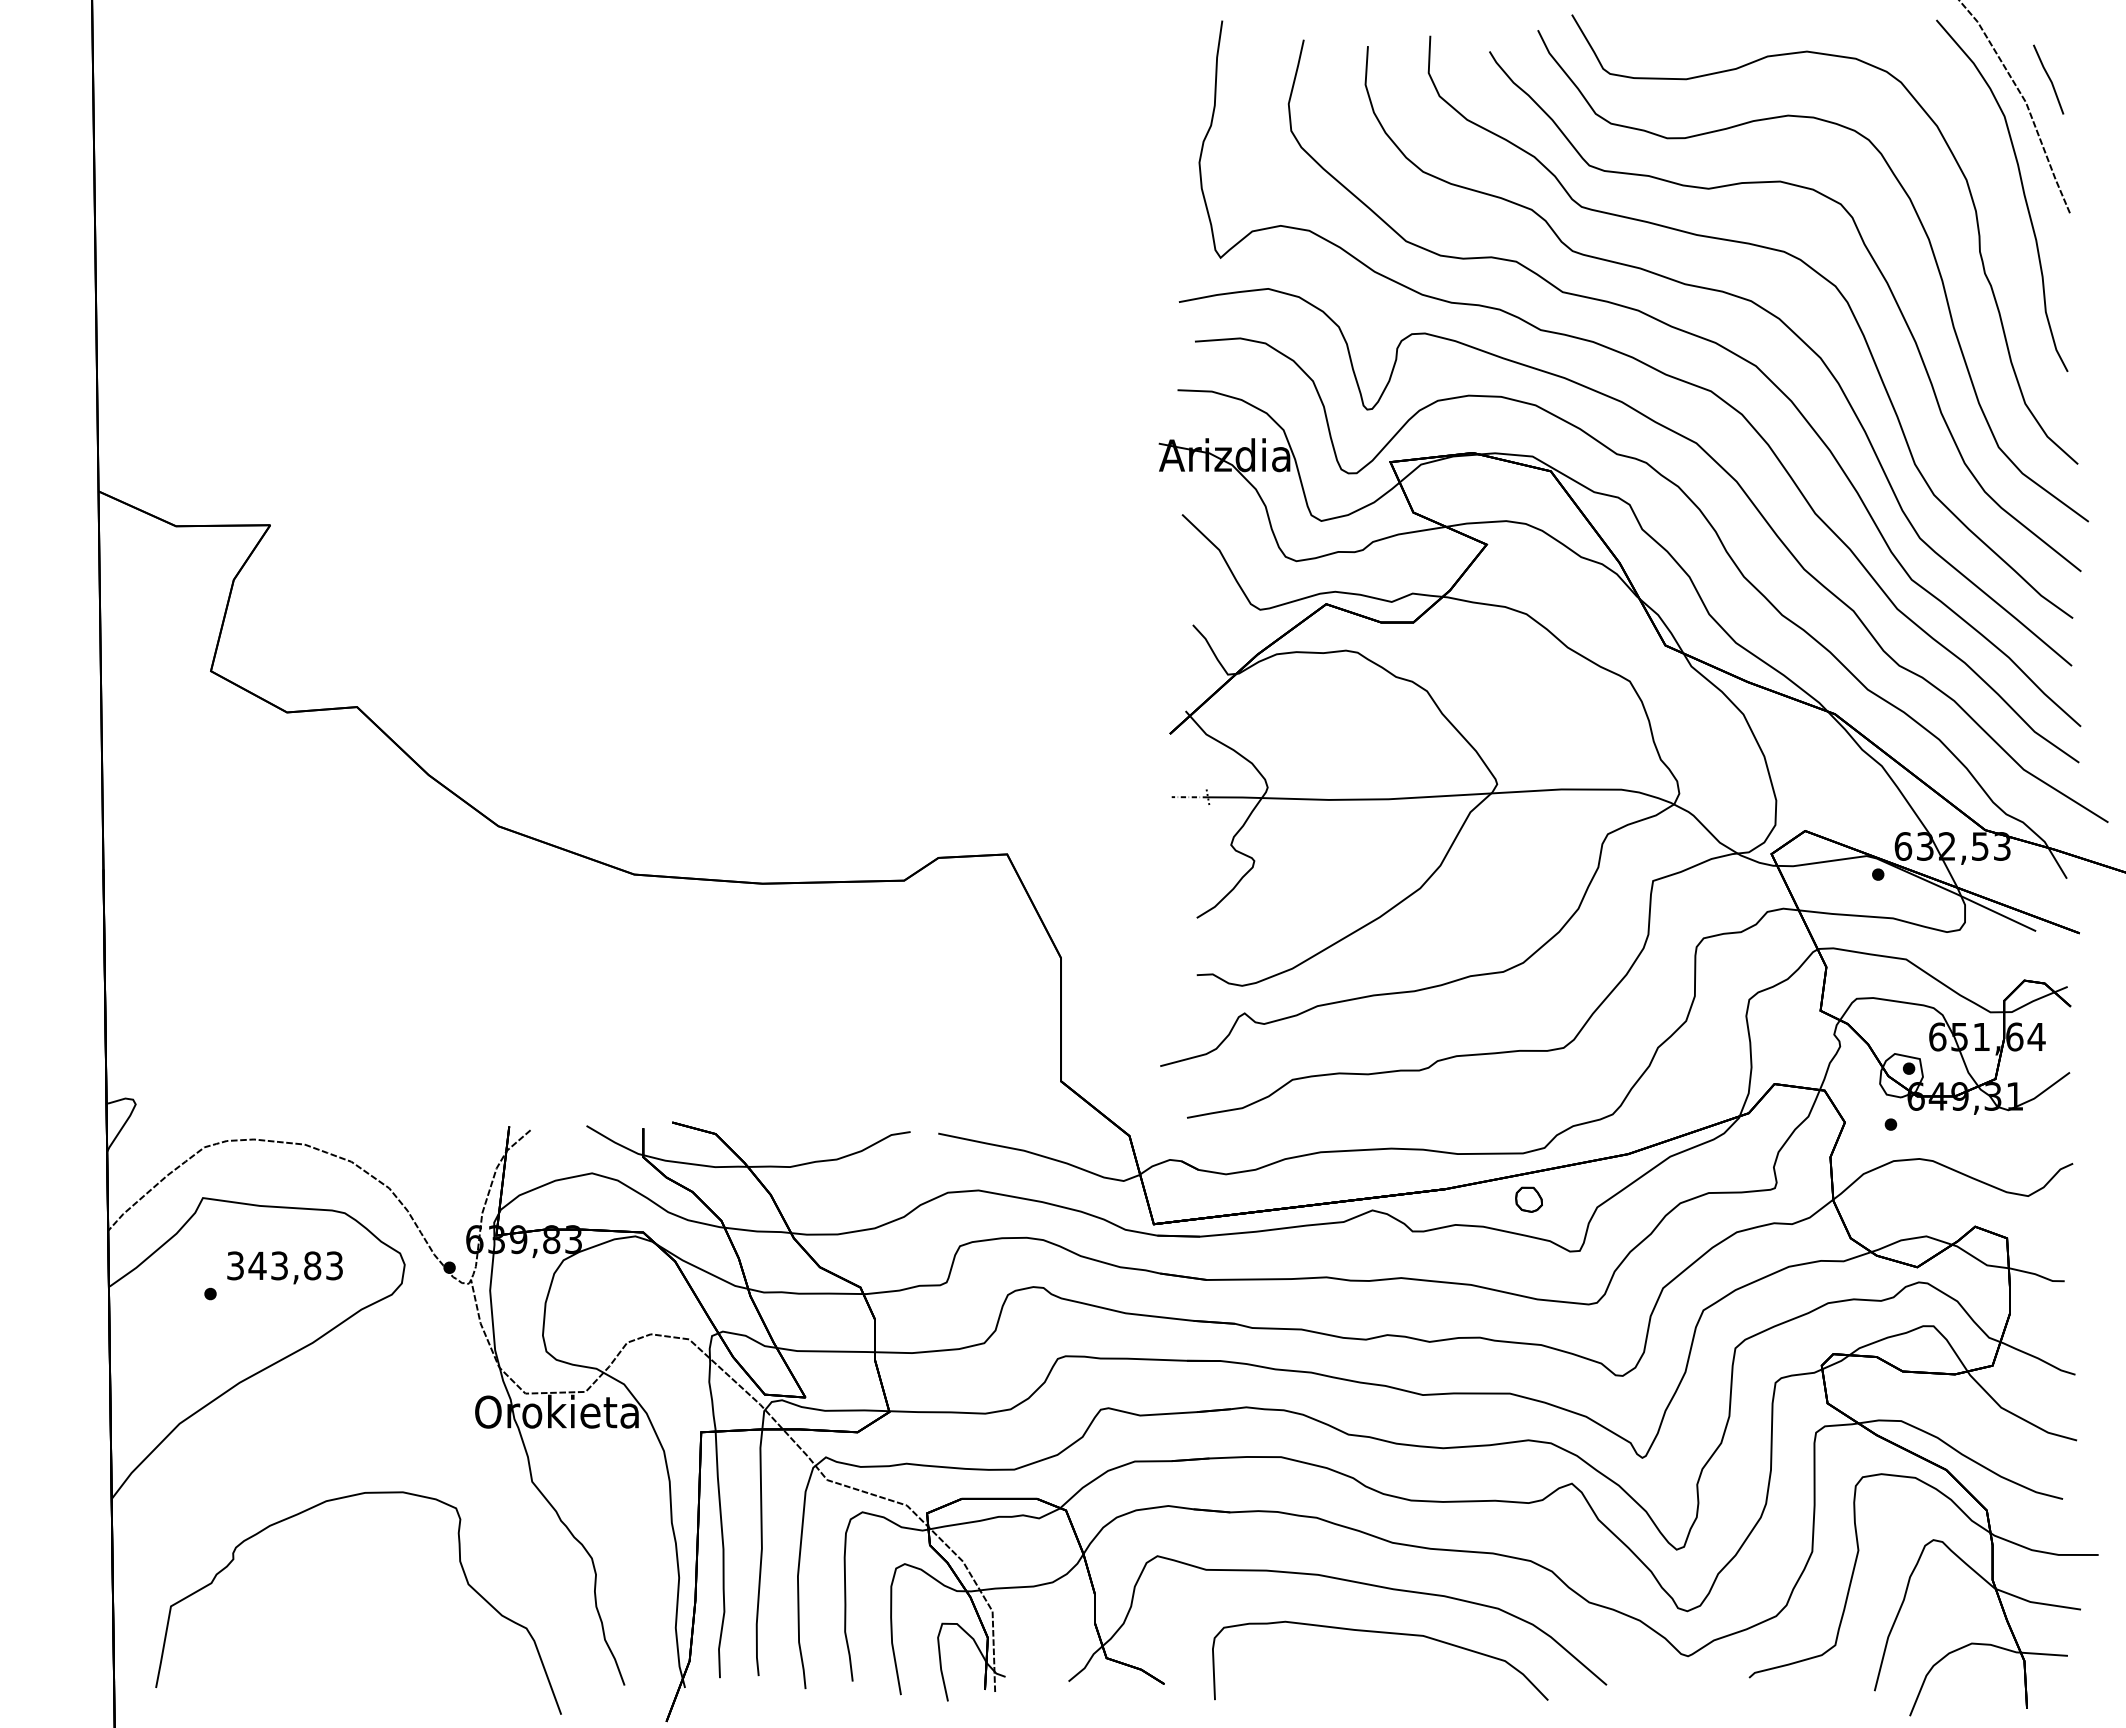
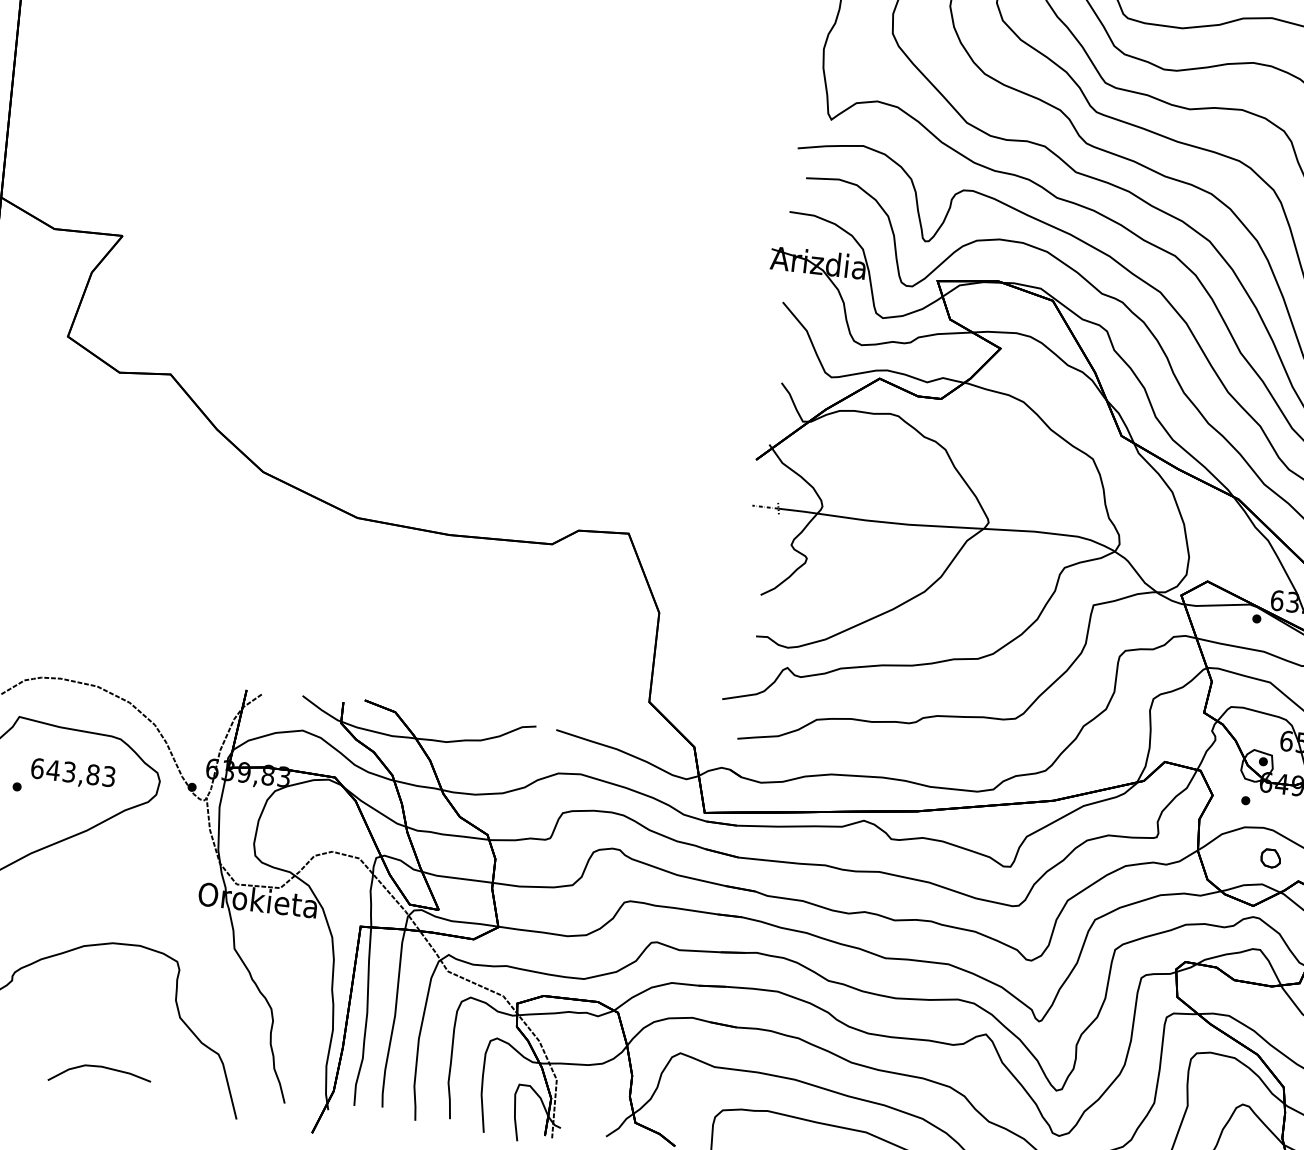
part: (1528, 1199) -> (1270, 858), moved
text: (235, 1265) -> (37, 768), 343,83 -> 643,83
curve: (367, 1664) -> (100, 1067), added

